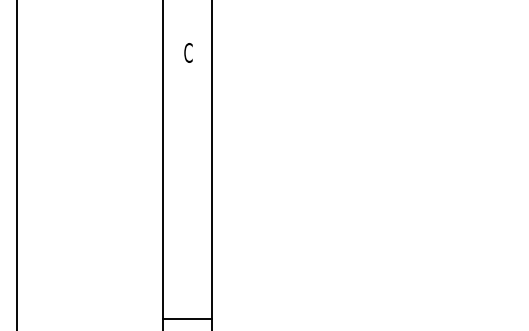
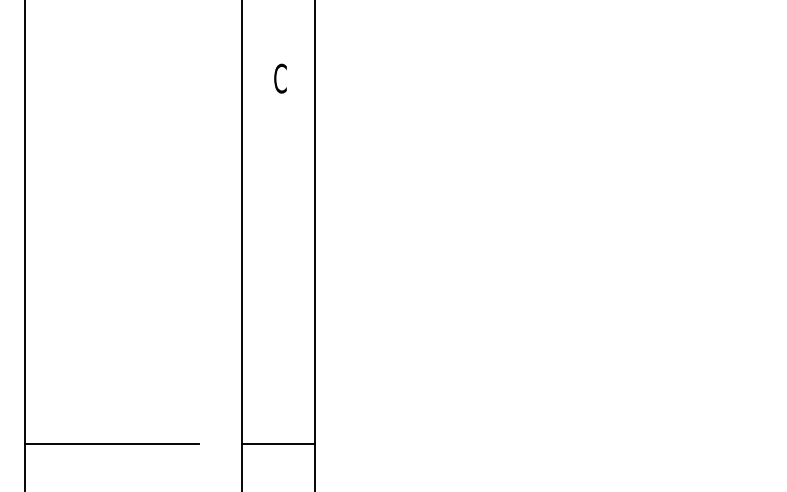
line: (74, 298) -> (110, 443), added
line: (186, 319) -> (277, 443), moved

